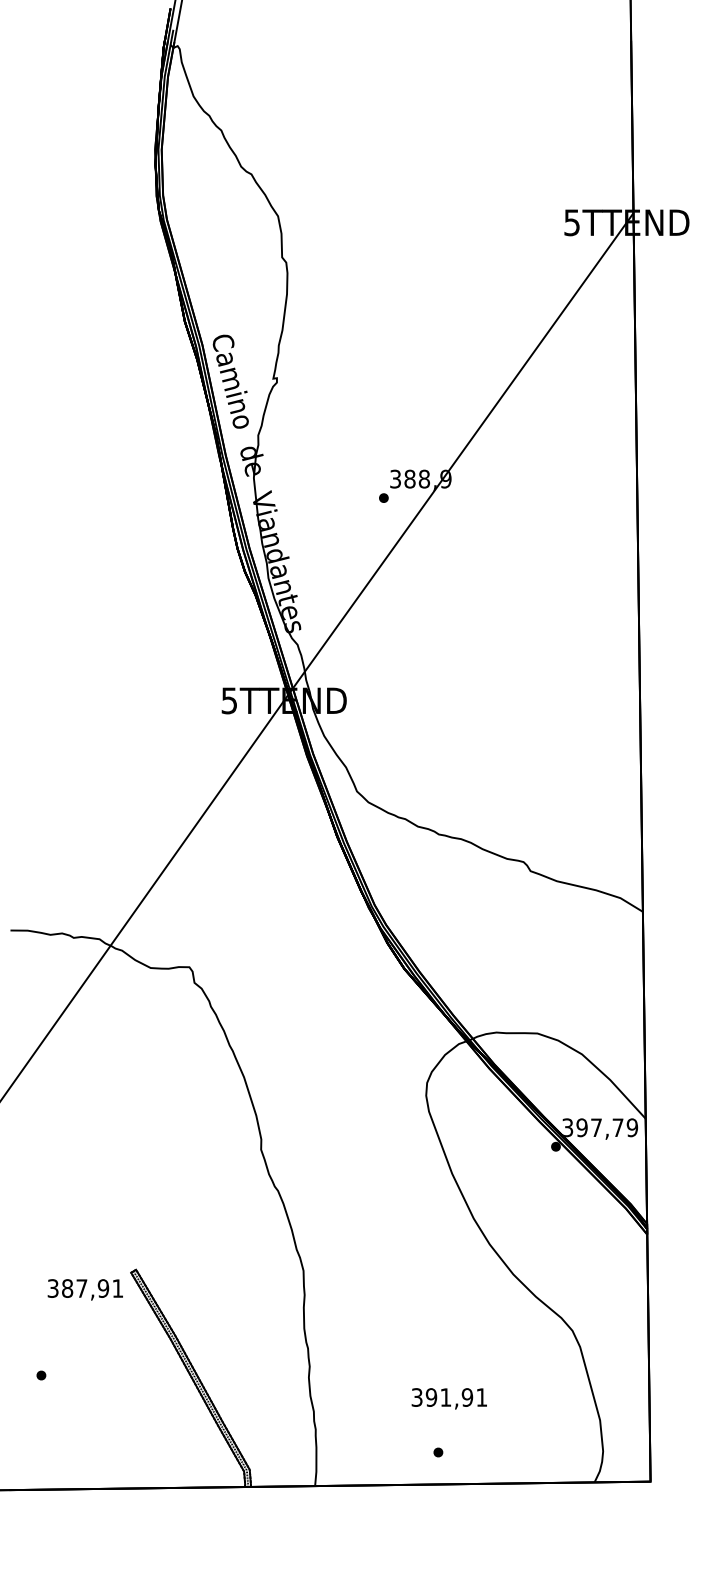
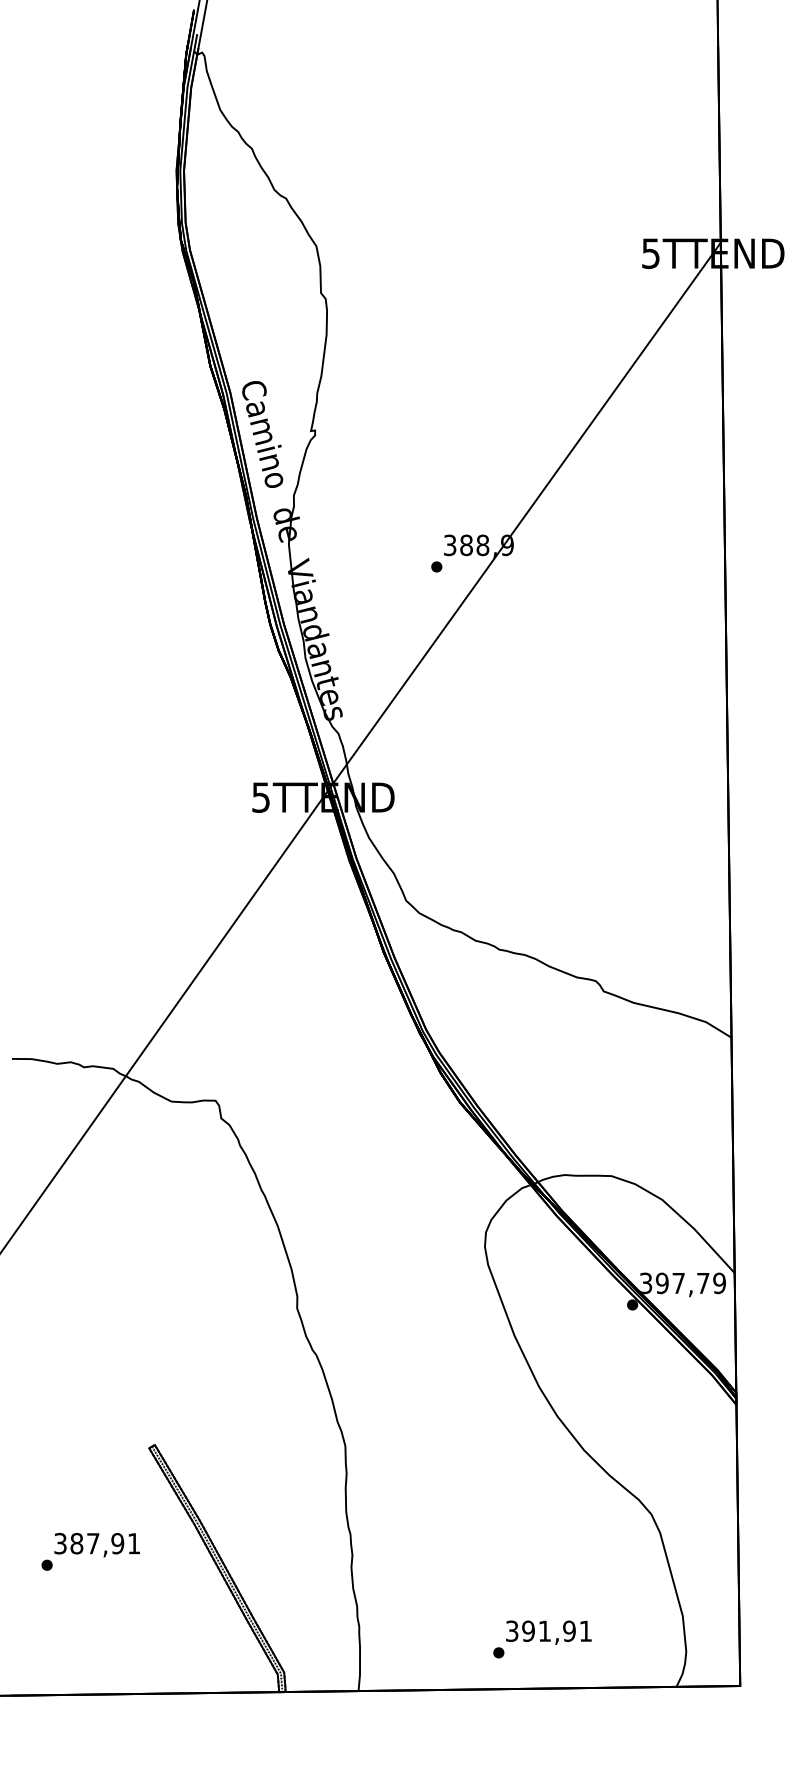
text: (84, 1289) -> (96, 1544), moved
text: (448, 1398) -> (547, 1632), moved

